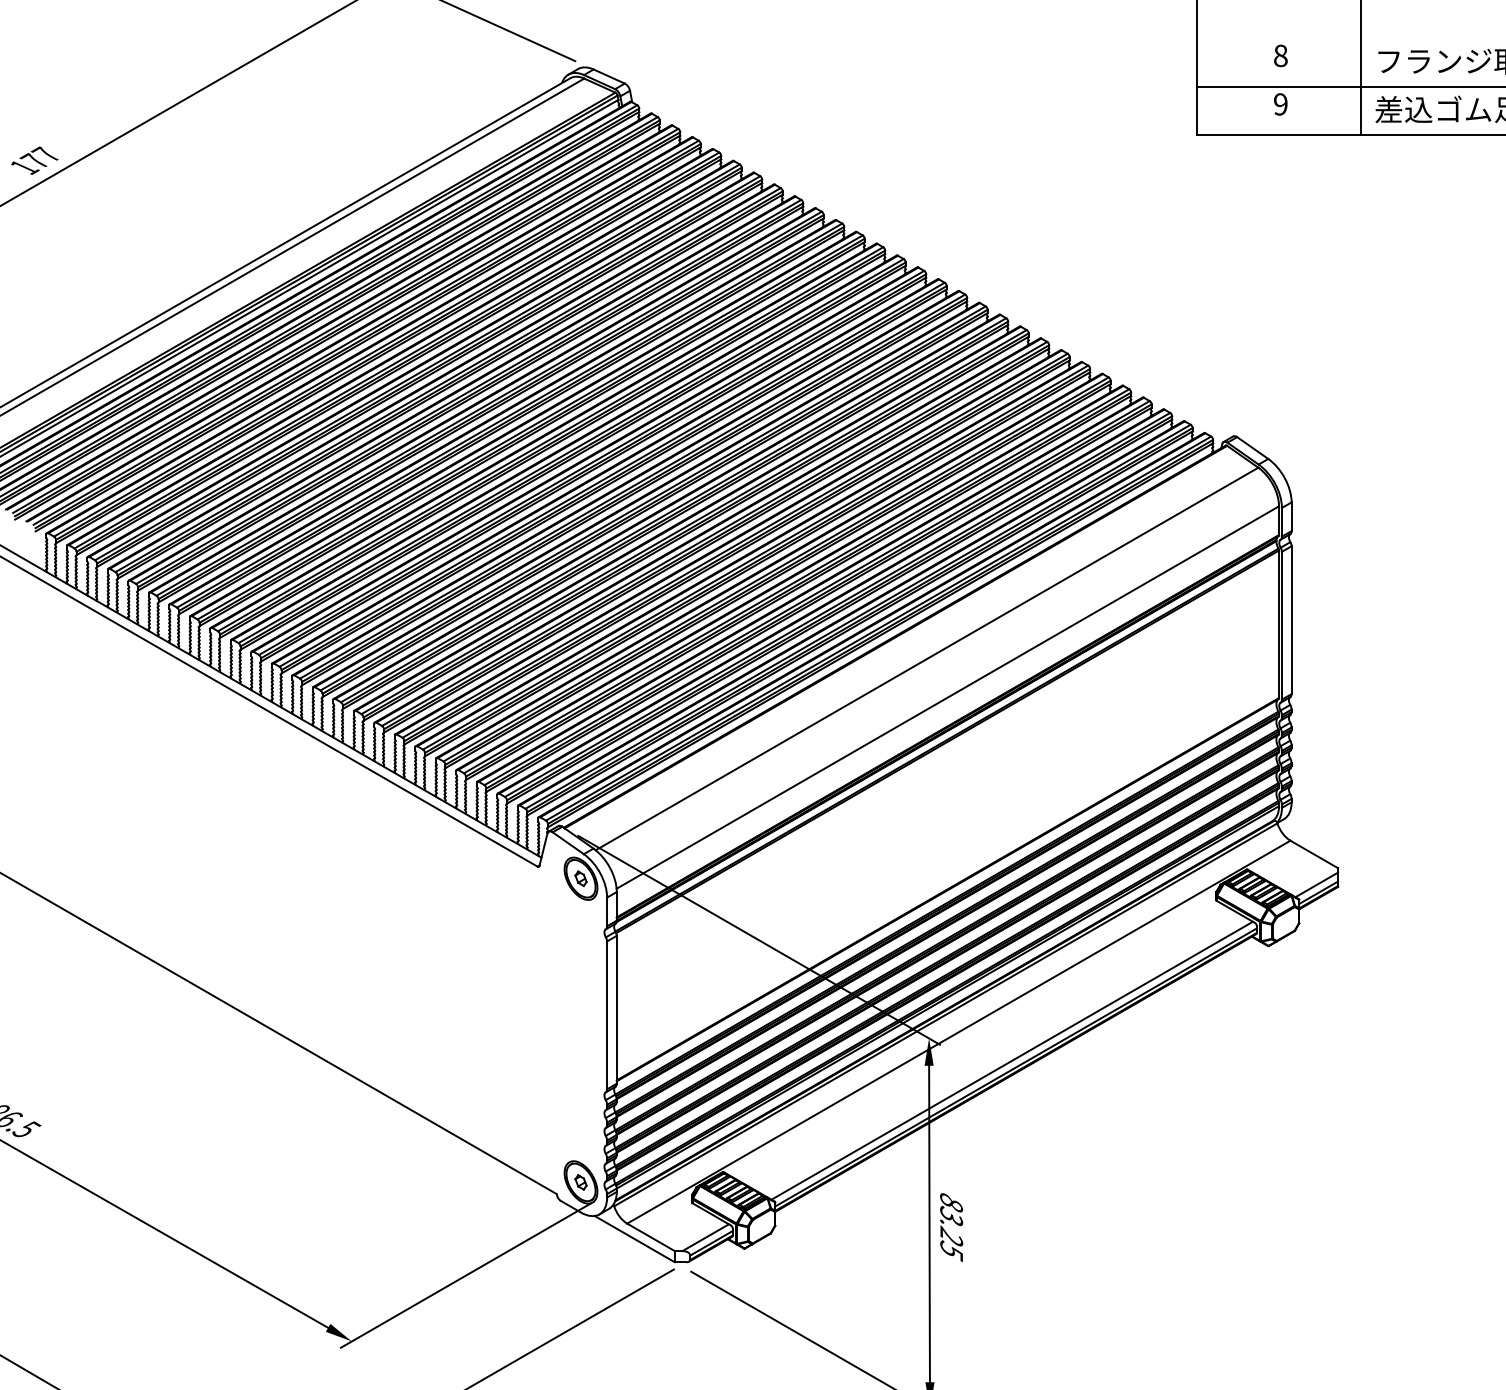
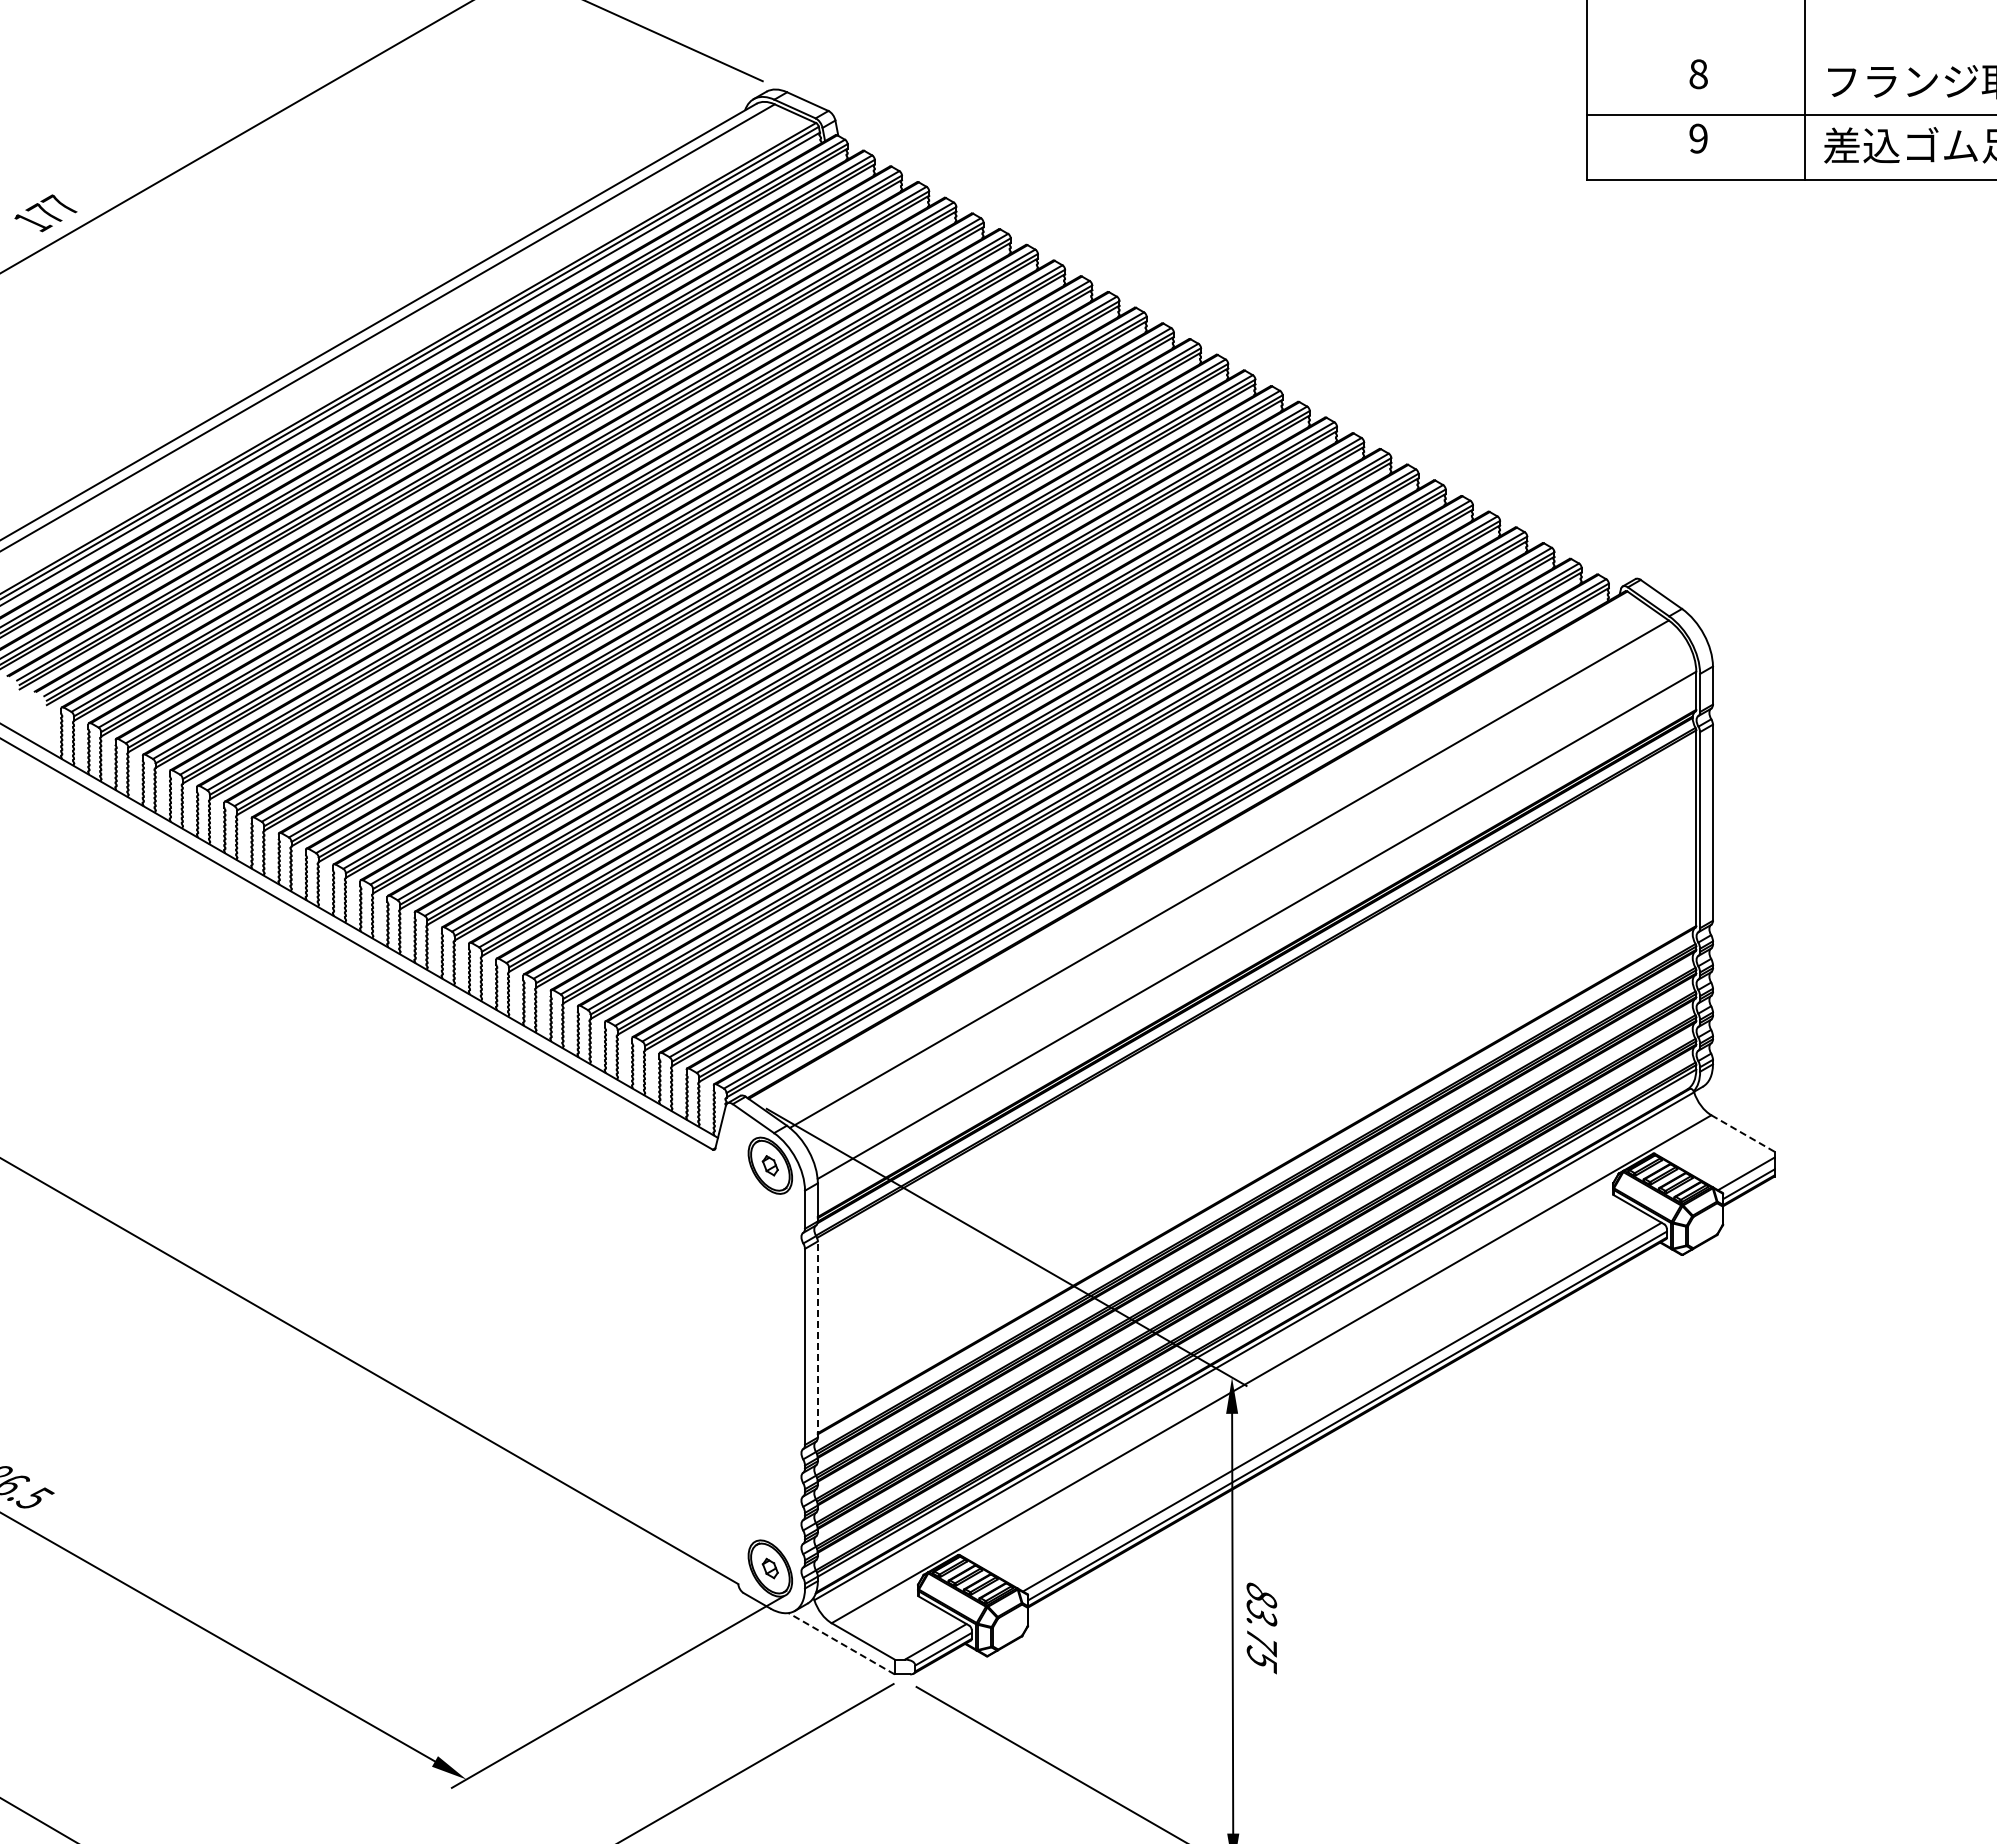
line: (1314, 854) -> (1743, 1133), solid -> dashed
line: (616, 1009) -> (817, 1339), solid -> dashed
text: (952, 1237) -> (1262, 1641), 83.25 -> 83.75
line: (634, 1238) -> (841, 1643), solid -> dashed

